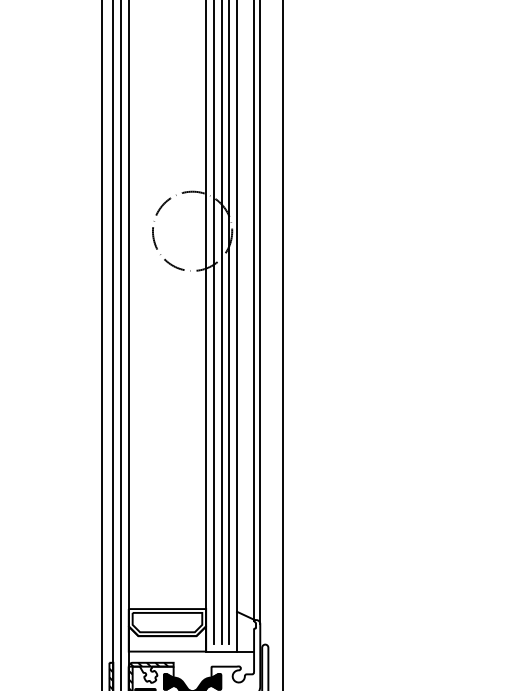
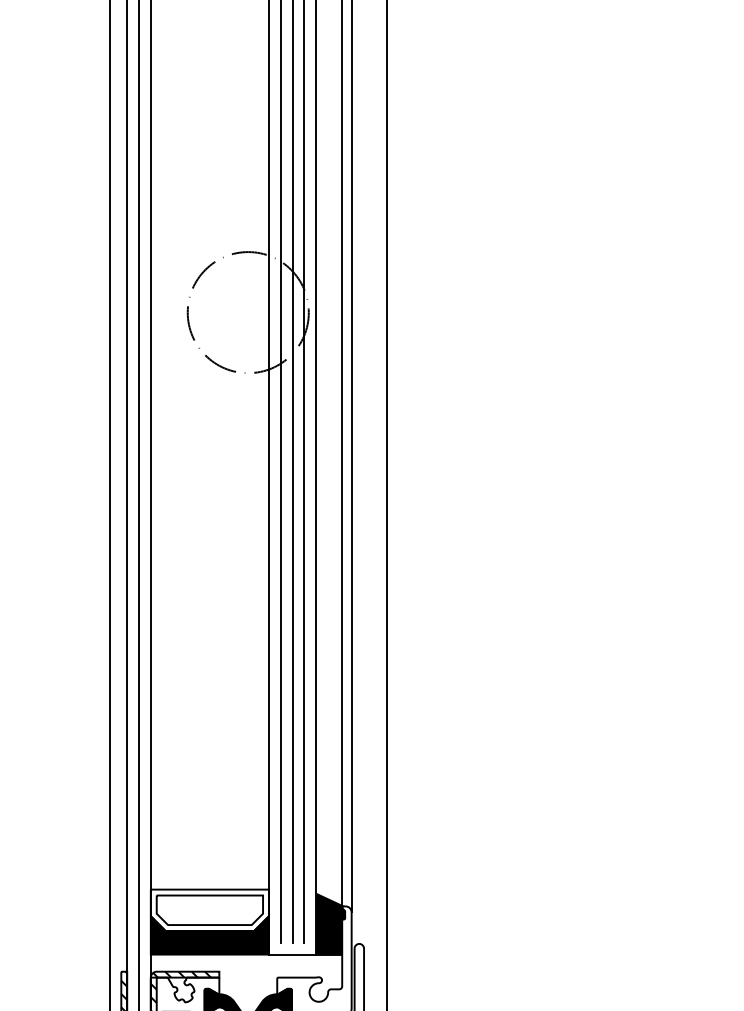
fill: (246, 631) -> (330, 923), added
fill: (167, 638) -> (209, 934), added

